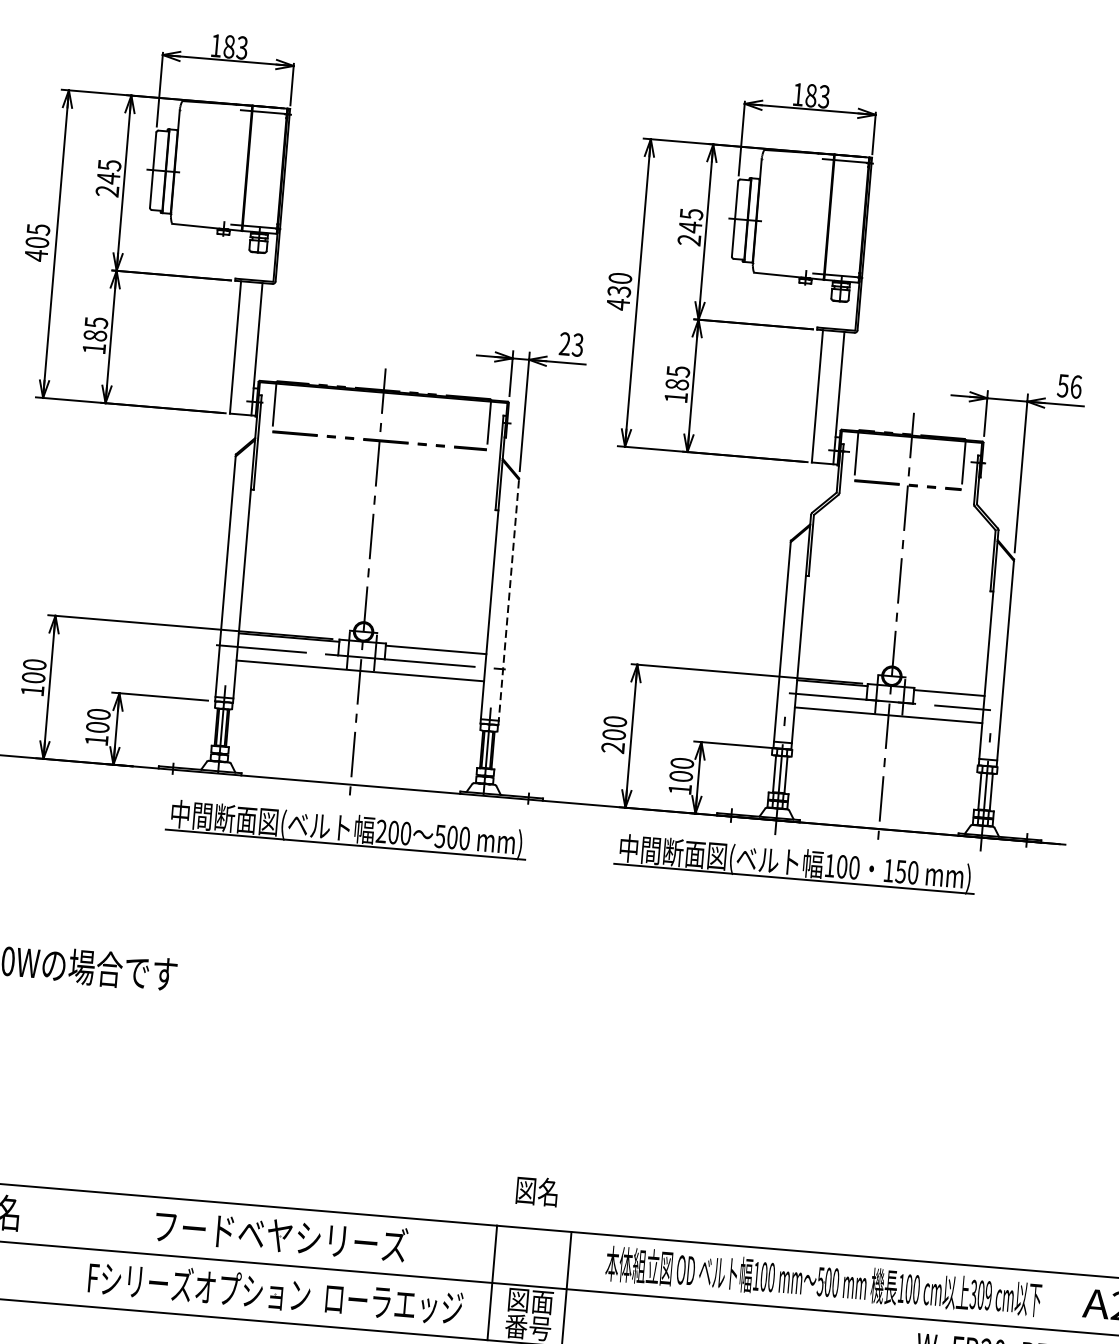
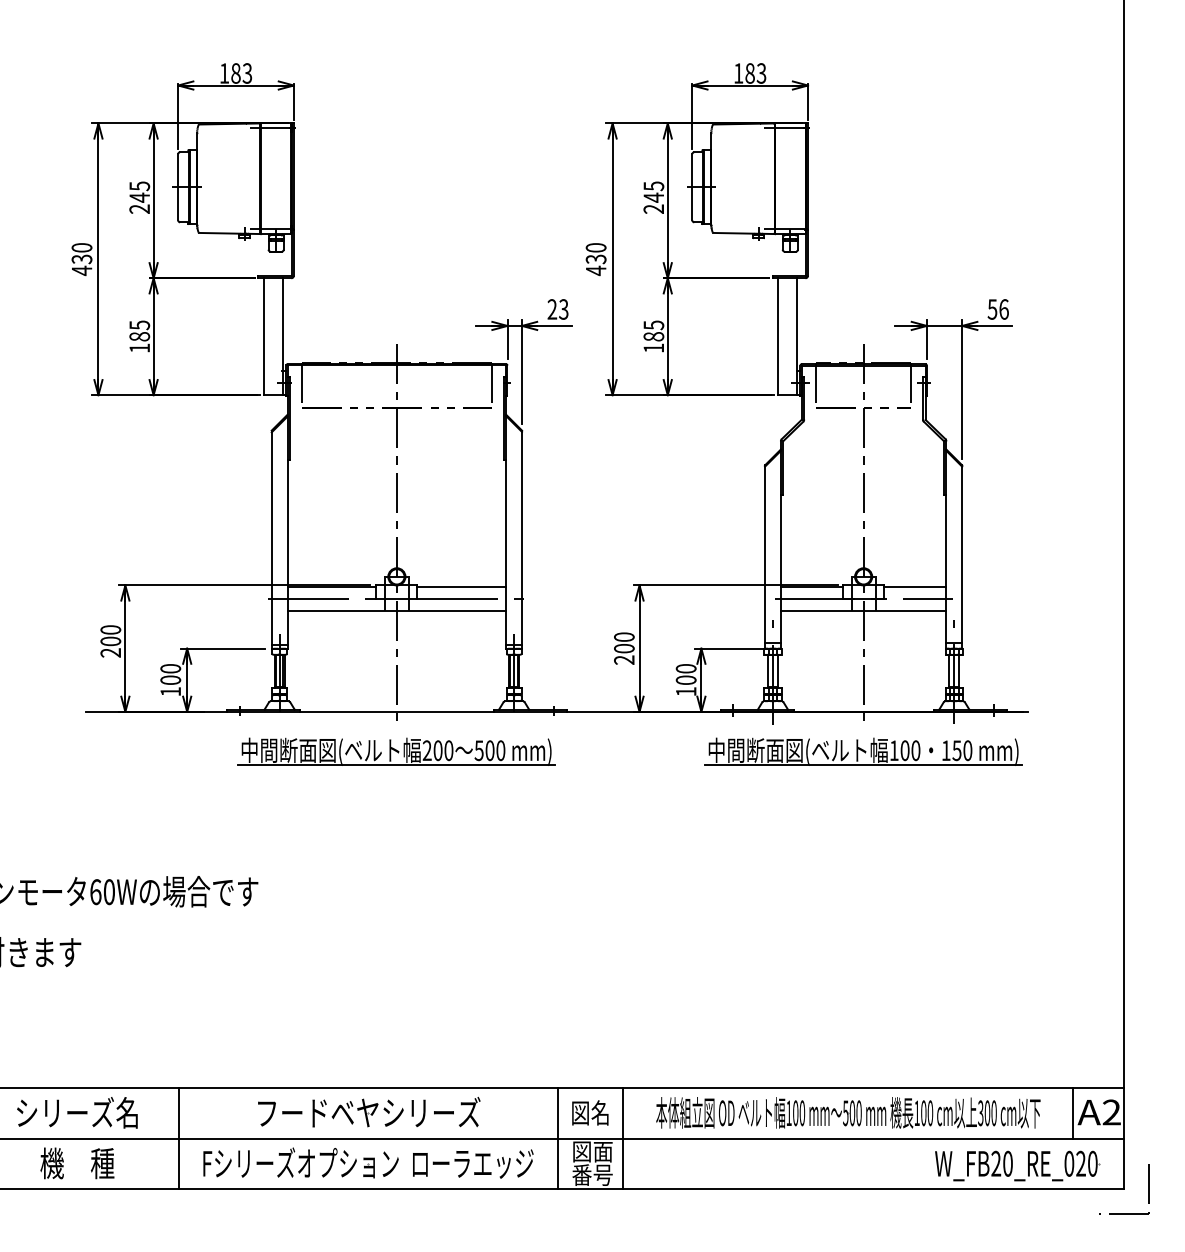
text: (37, 235) -> (81, 253), 405 -> 430
line: (509, 601) -> (522, 539), dashed -> solid
text: (32, 690) -> (110, 652), 100 -> 200
part: (795, 863) -> (863, 751), moved
text: (537, 1190) -> (590, 1112), moved
line: (63, 1246) -> (178, 1138), added
text: (987, 1295) -> (993, 1113), 309 -> 300
line: (1078, 1303) -> (1073, 1113), added

